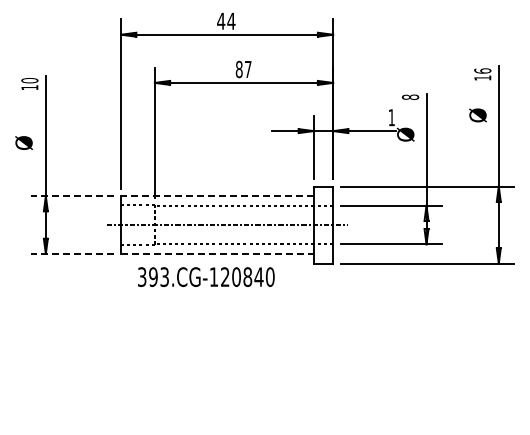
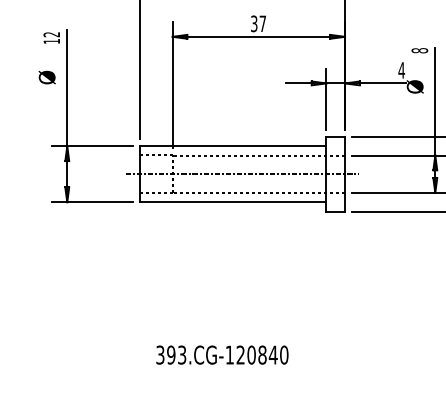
text: (238, 69) -> (253, 23), 87 -> 37
text: (29, 80) -> (51, 34), 10 -> 12
text: (391, 117) -> (401, 70), 1 -> 4
text: (23, 142) -> (46, 77), moved
line: (71, 196) -> (92, 146), dashed -> solid
line: (217, 196) -> (233, 146), dashed -> solid
line: (71, 253) -> (92, 201), dashed -> solid
line: (218, 253) -> (234, 201), dashed -> solid
text: (206, 276) -> (222, 354), moved

